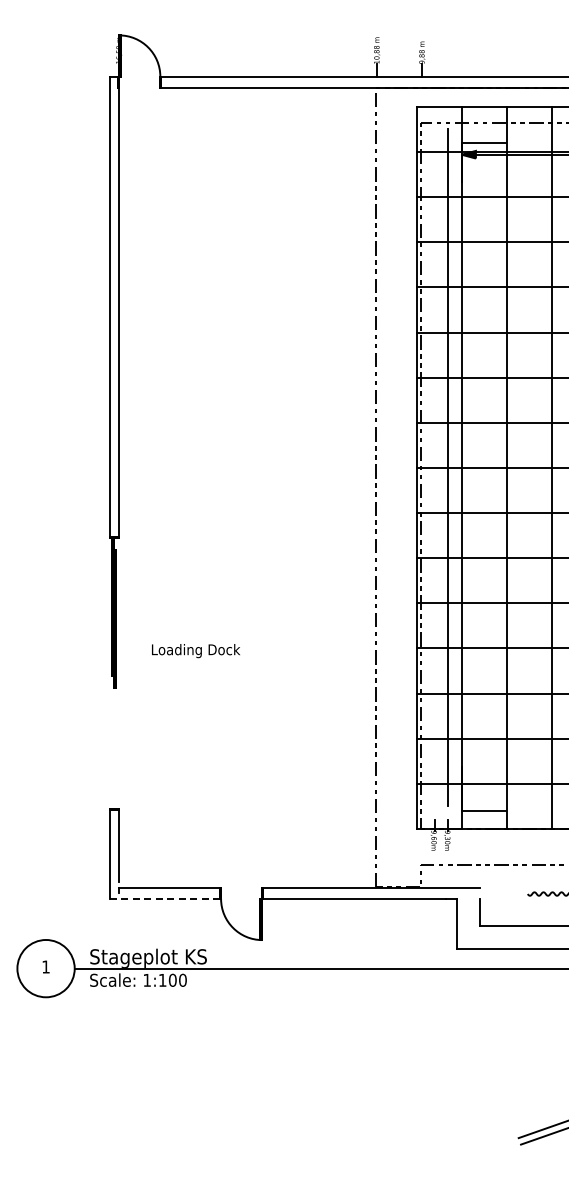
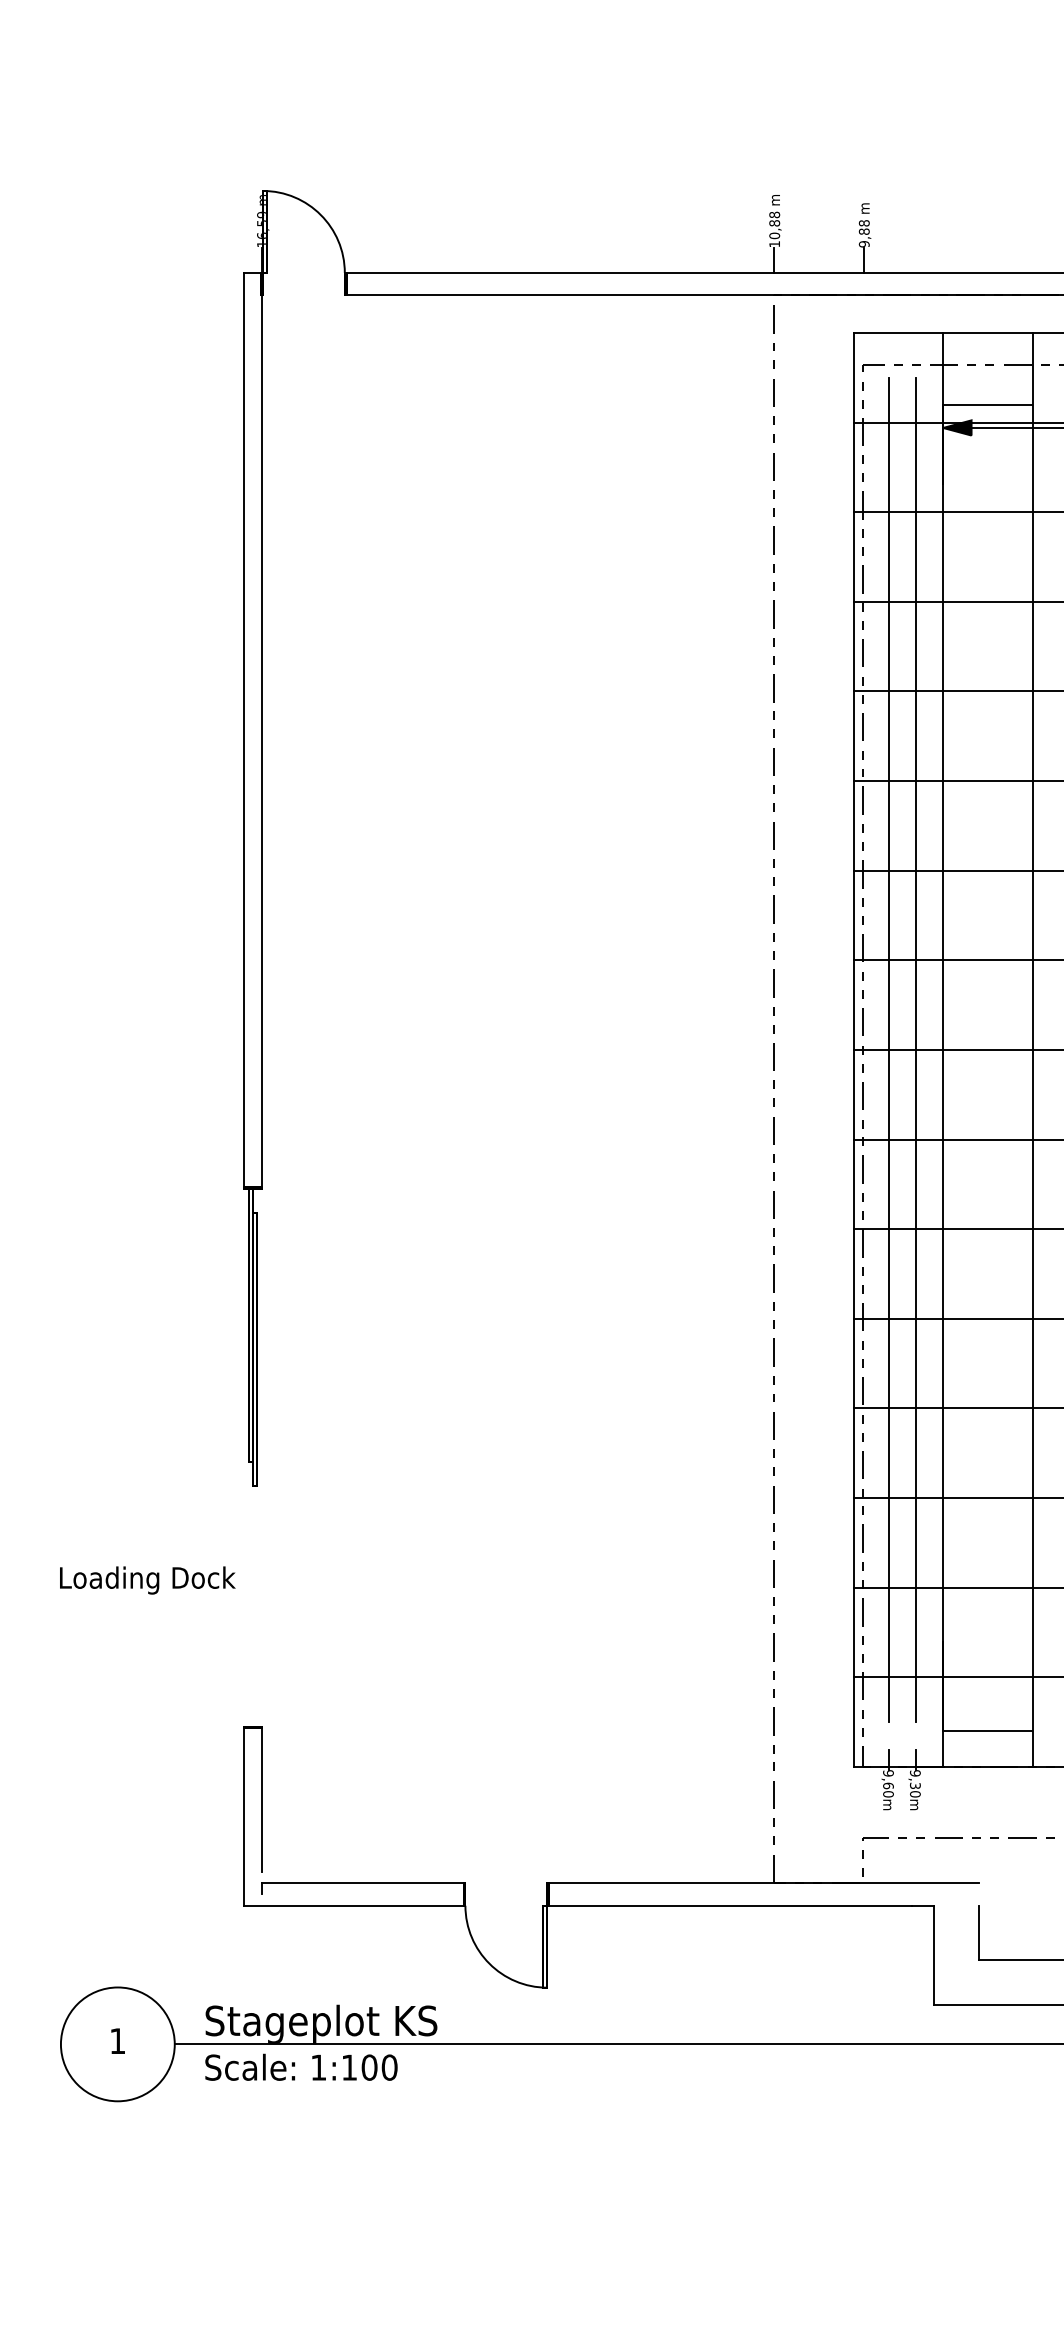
line: (434, 467) -> (889, 1049), added
text: (195, 651) -> (146, 1581), moved
line: (165, 898) -> (355, 1905), dashed -> solid

